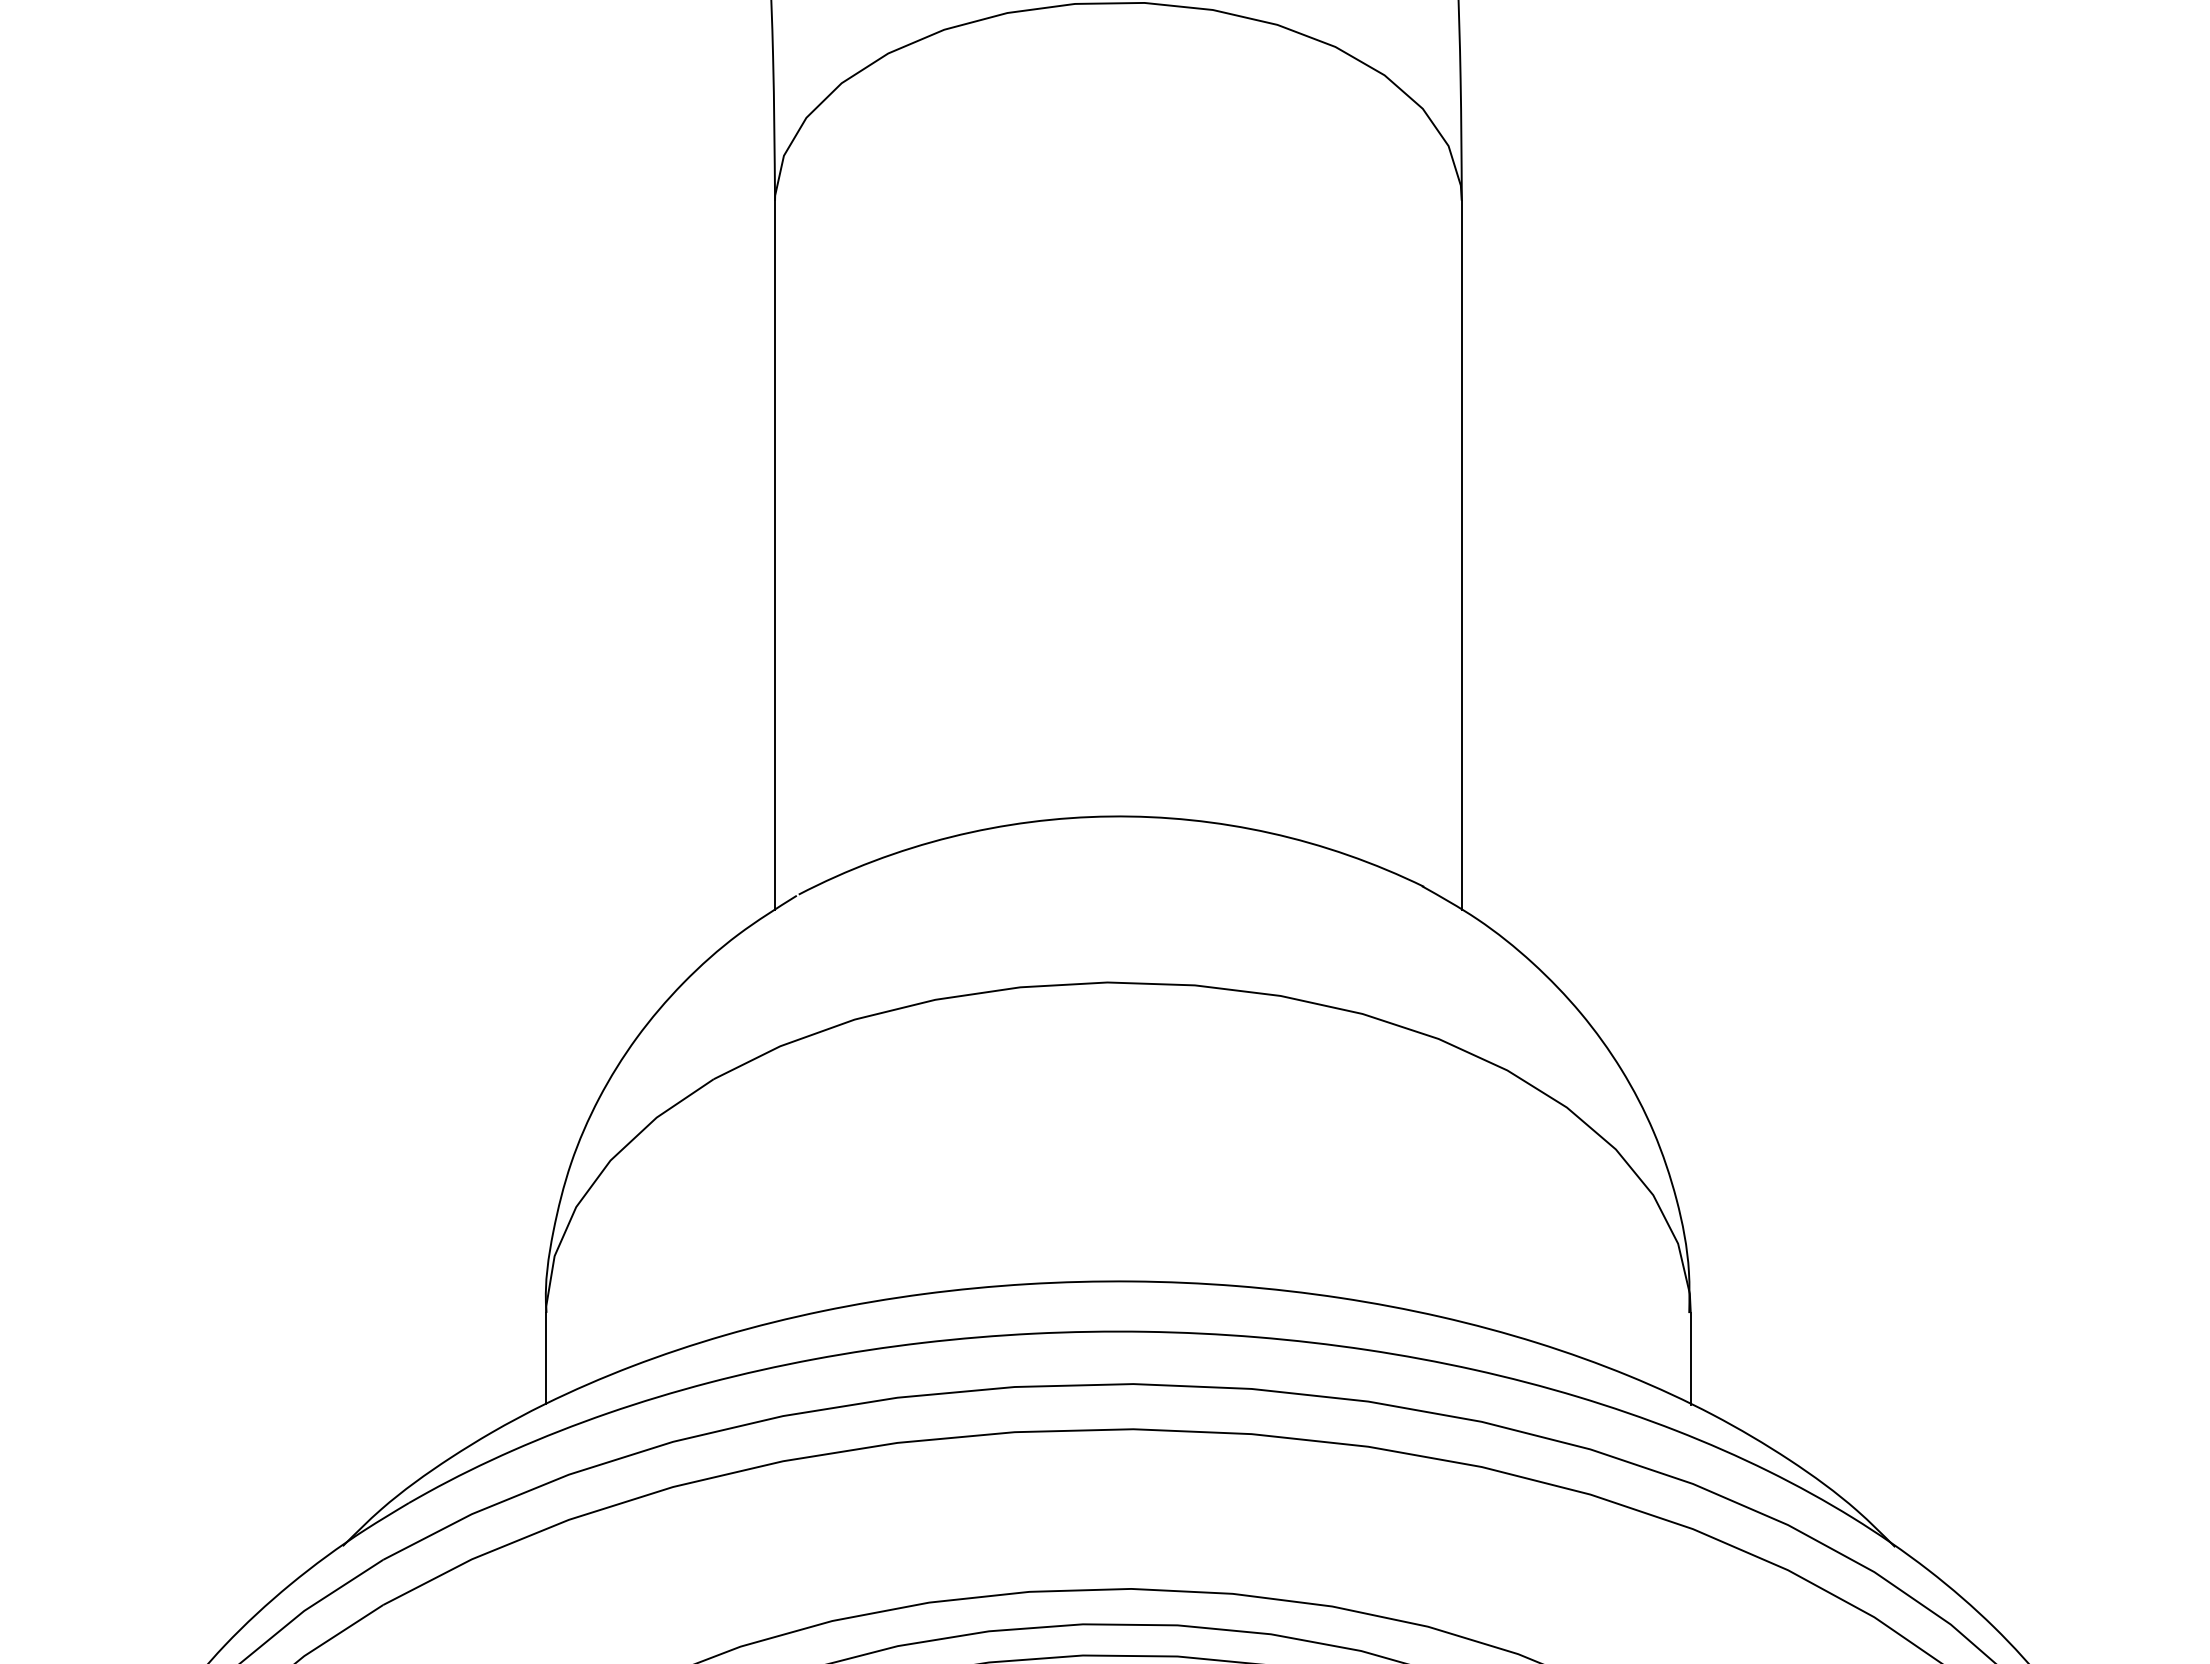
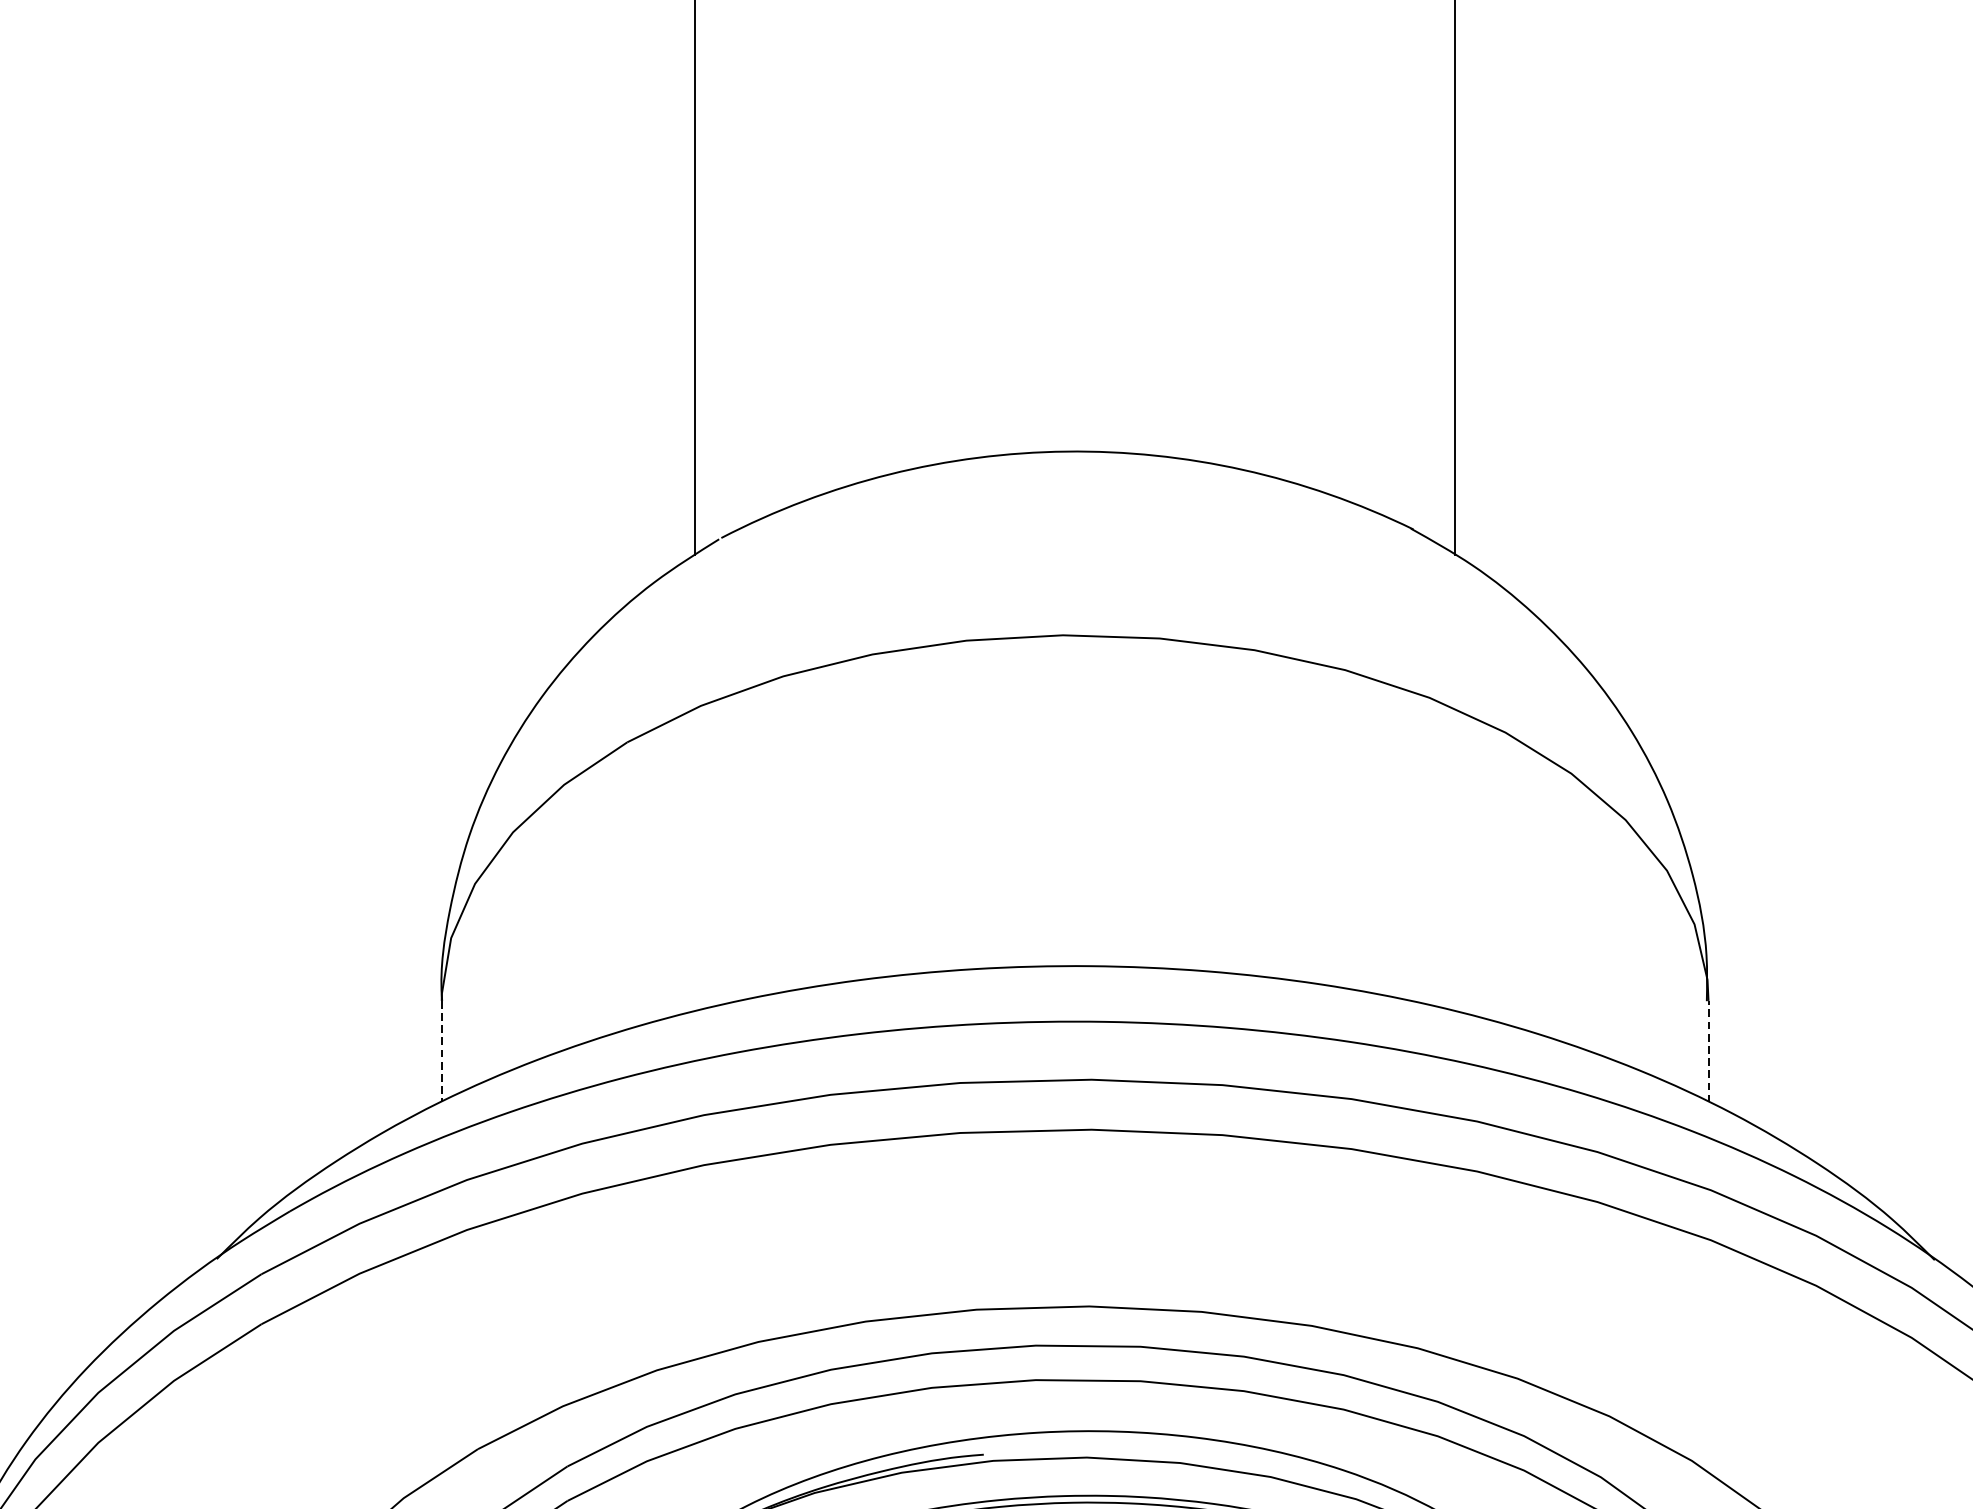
line: (546, 1358) -> (442, 1051), solid -> dashed
line: (1690, 1358) -> (1708, 1051), solid -> dashed

